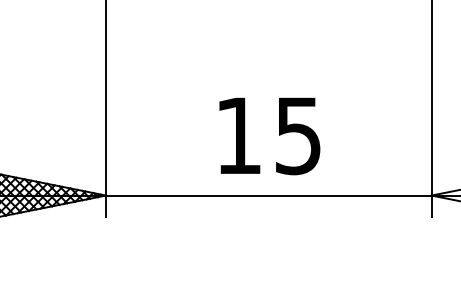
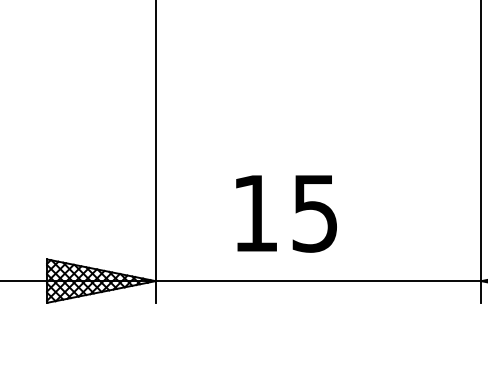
text: (269, 135) -> (286, 213), moved

